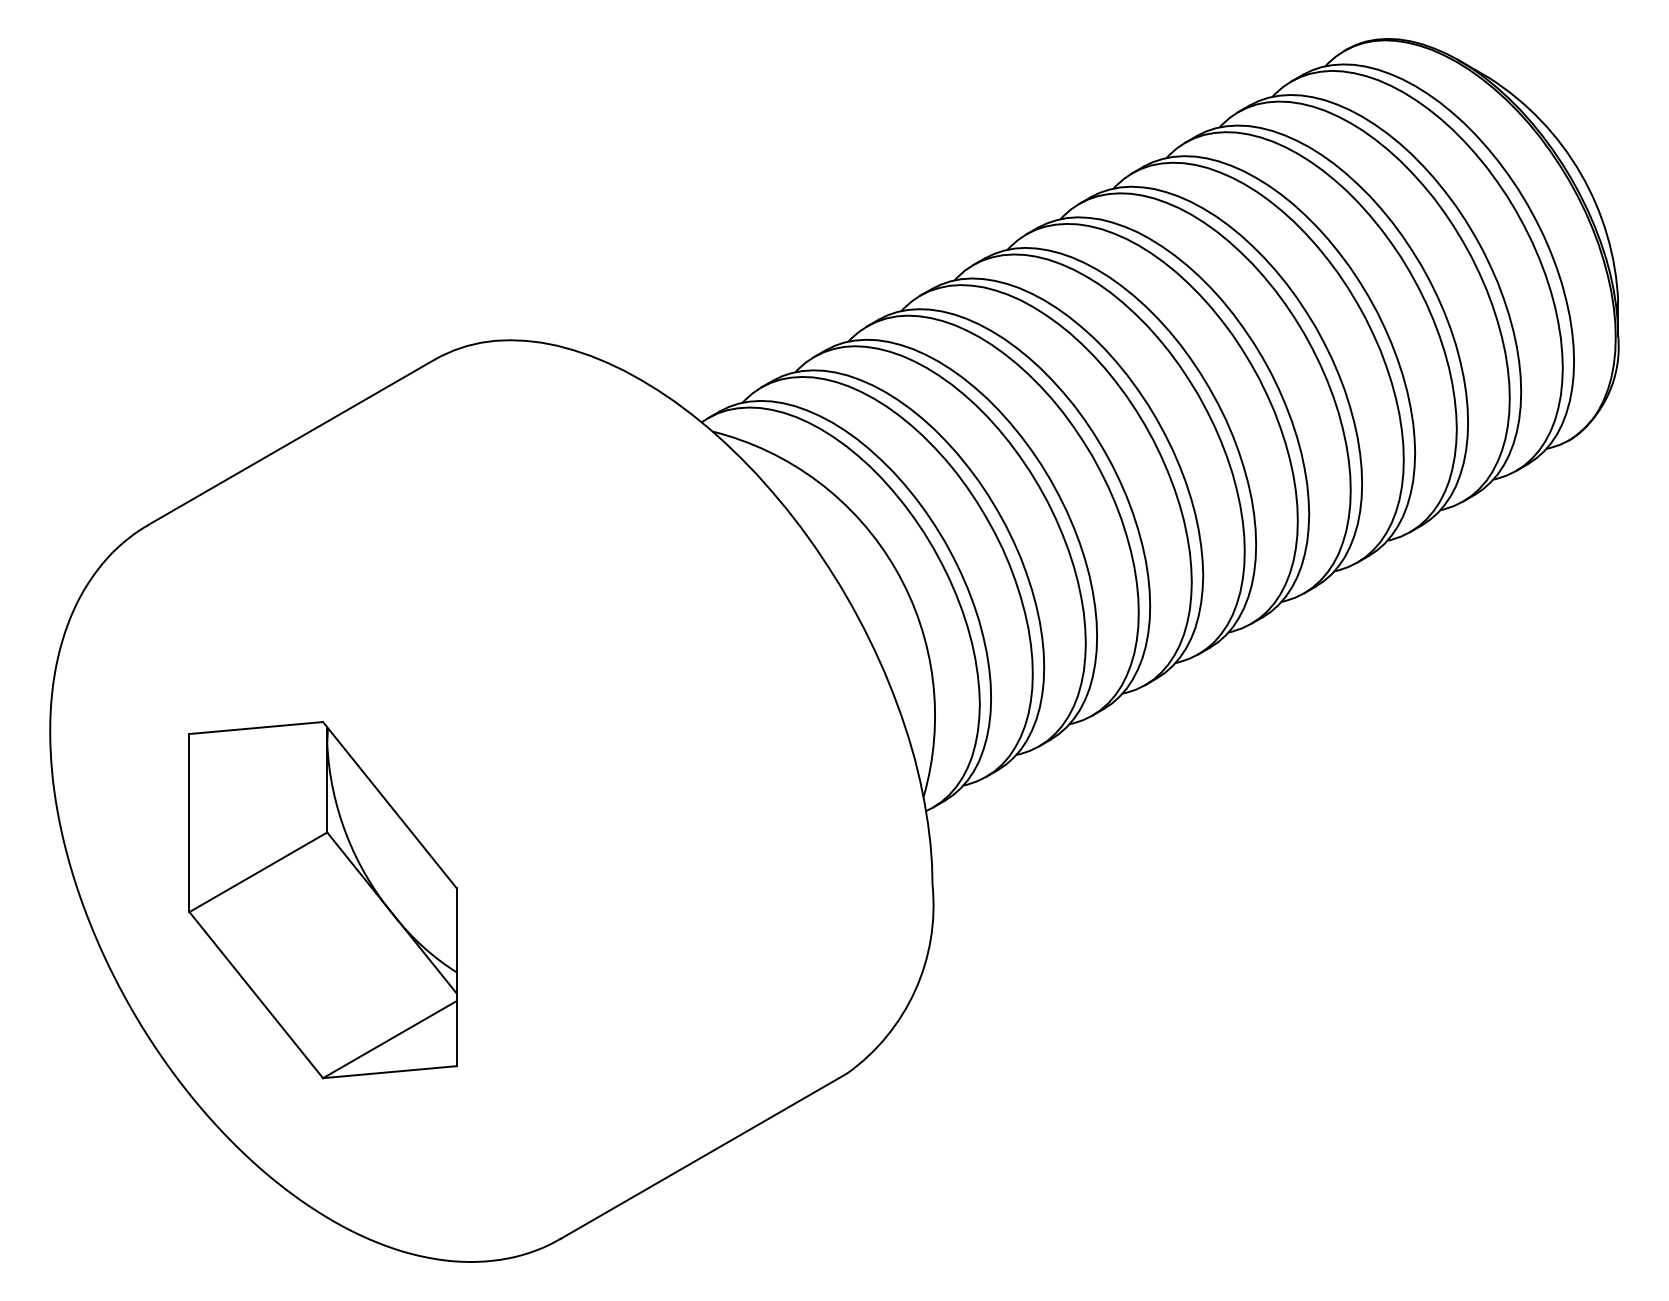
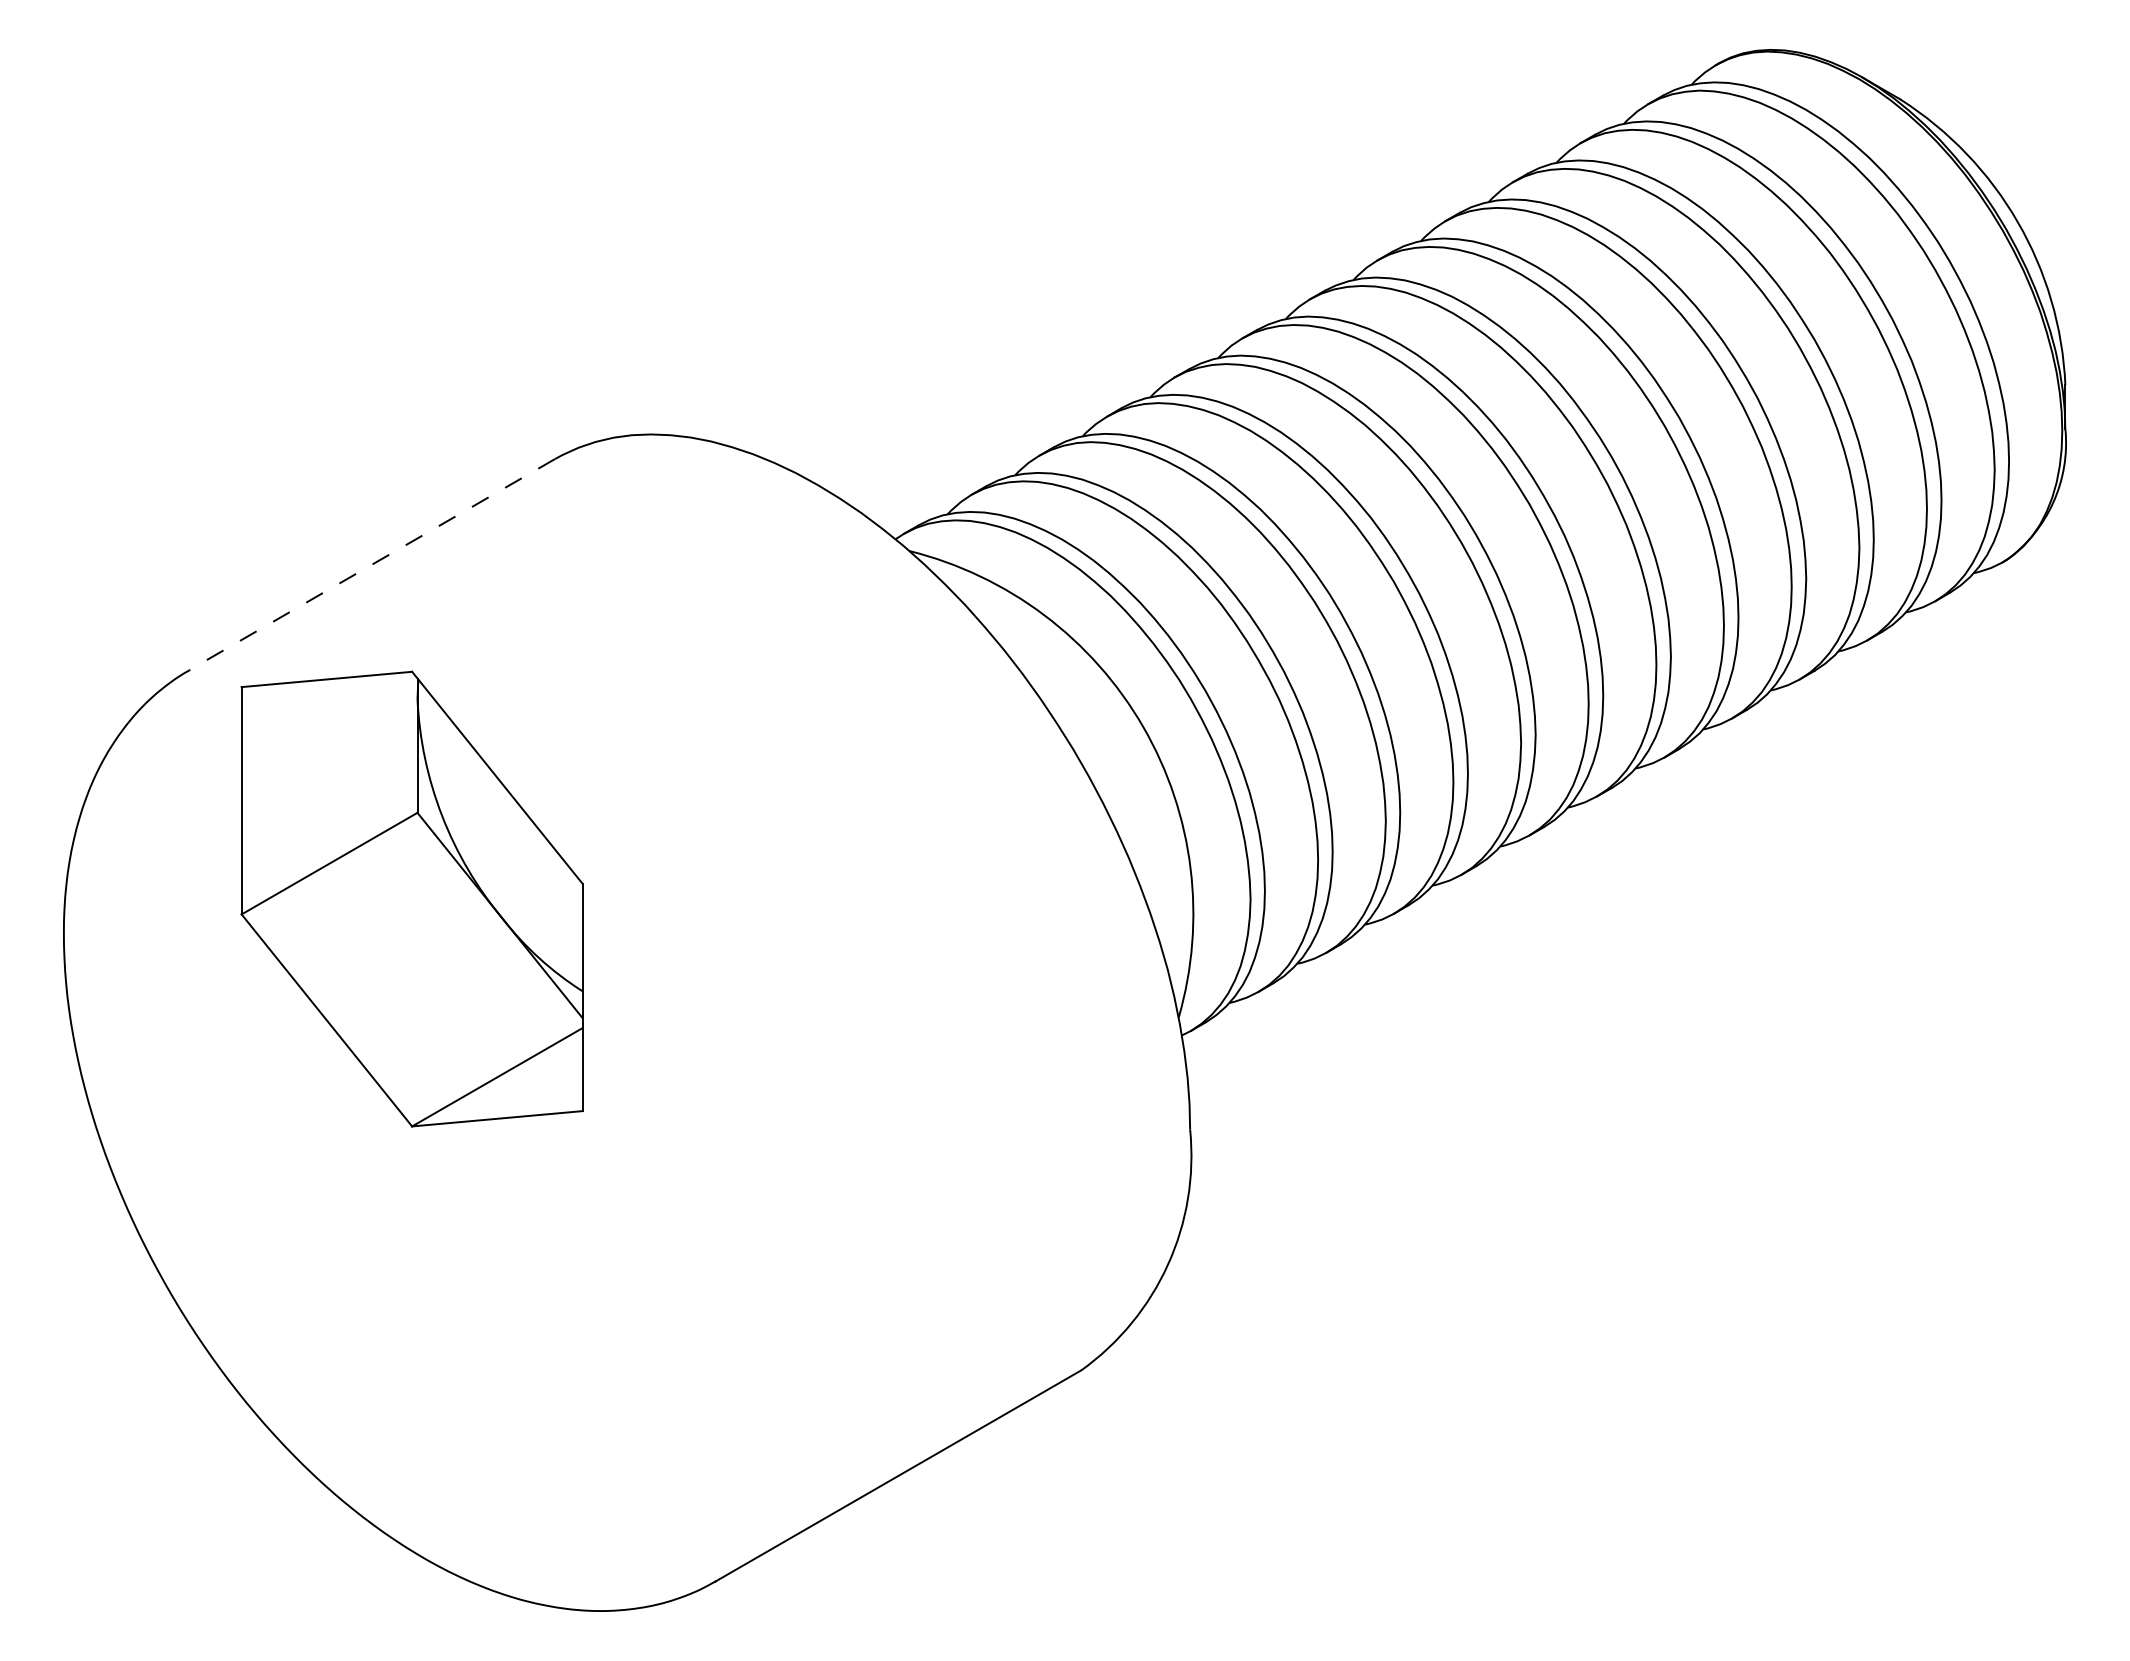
line: (291, 442) -> (372, 564), solid -> dashed
part: (322, 899) -> (411, 898), moved

